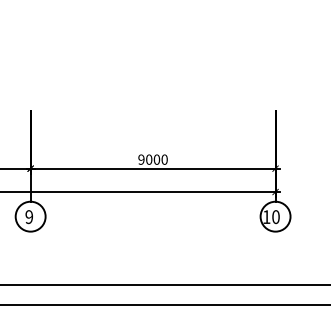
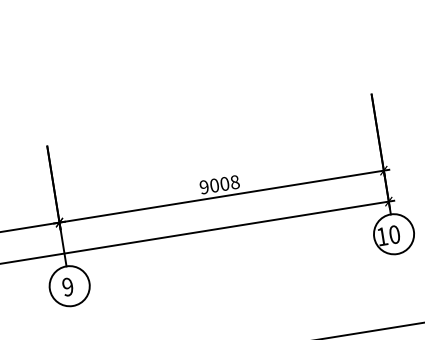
text: (164, 159) -> (234, 182), 9000 -> 9008

